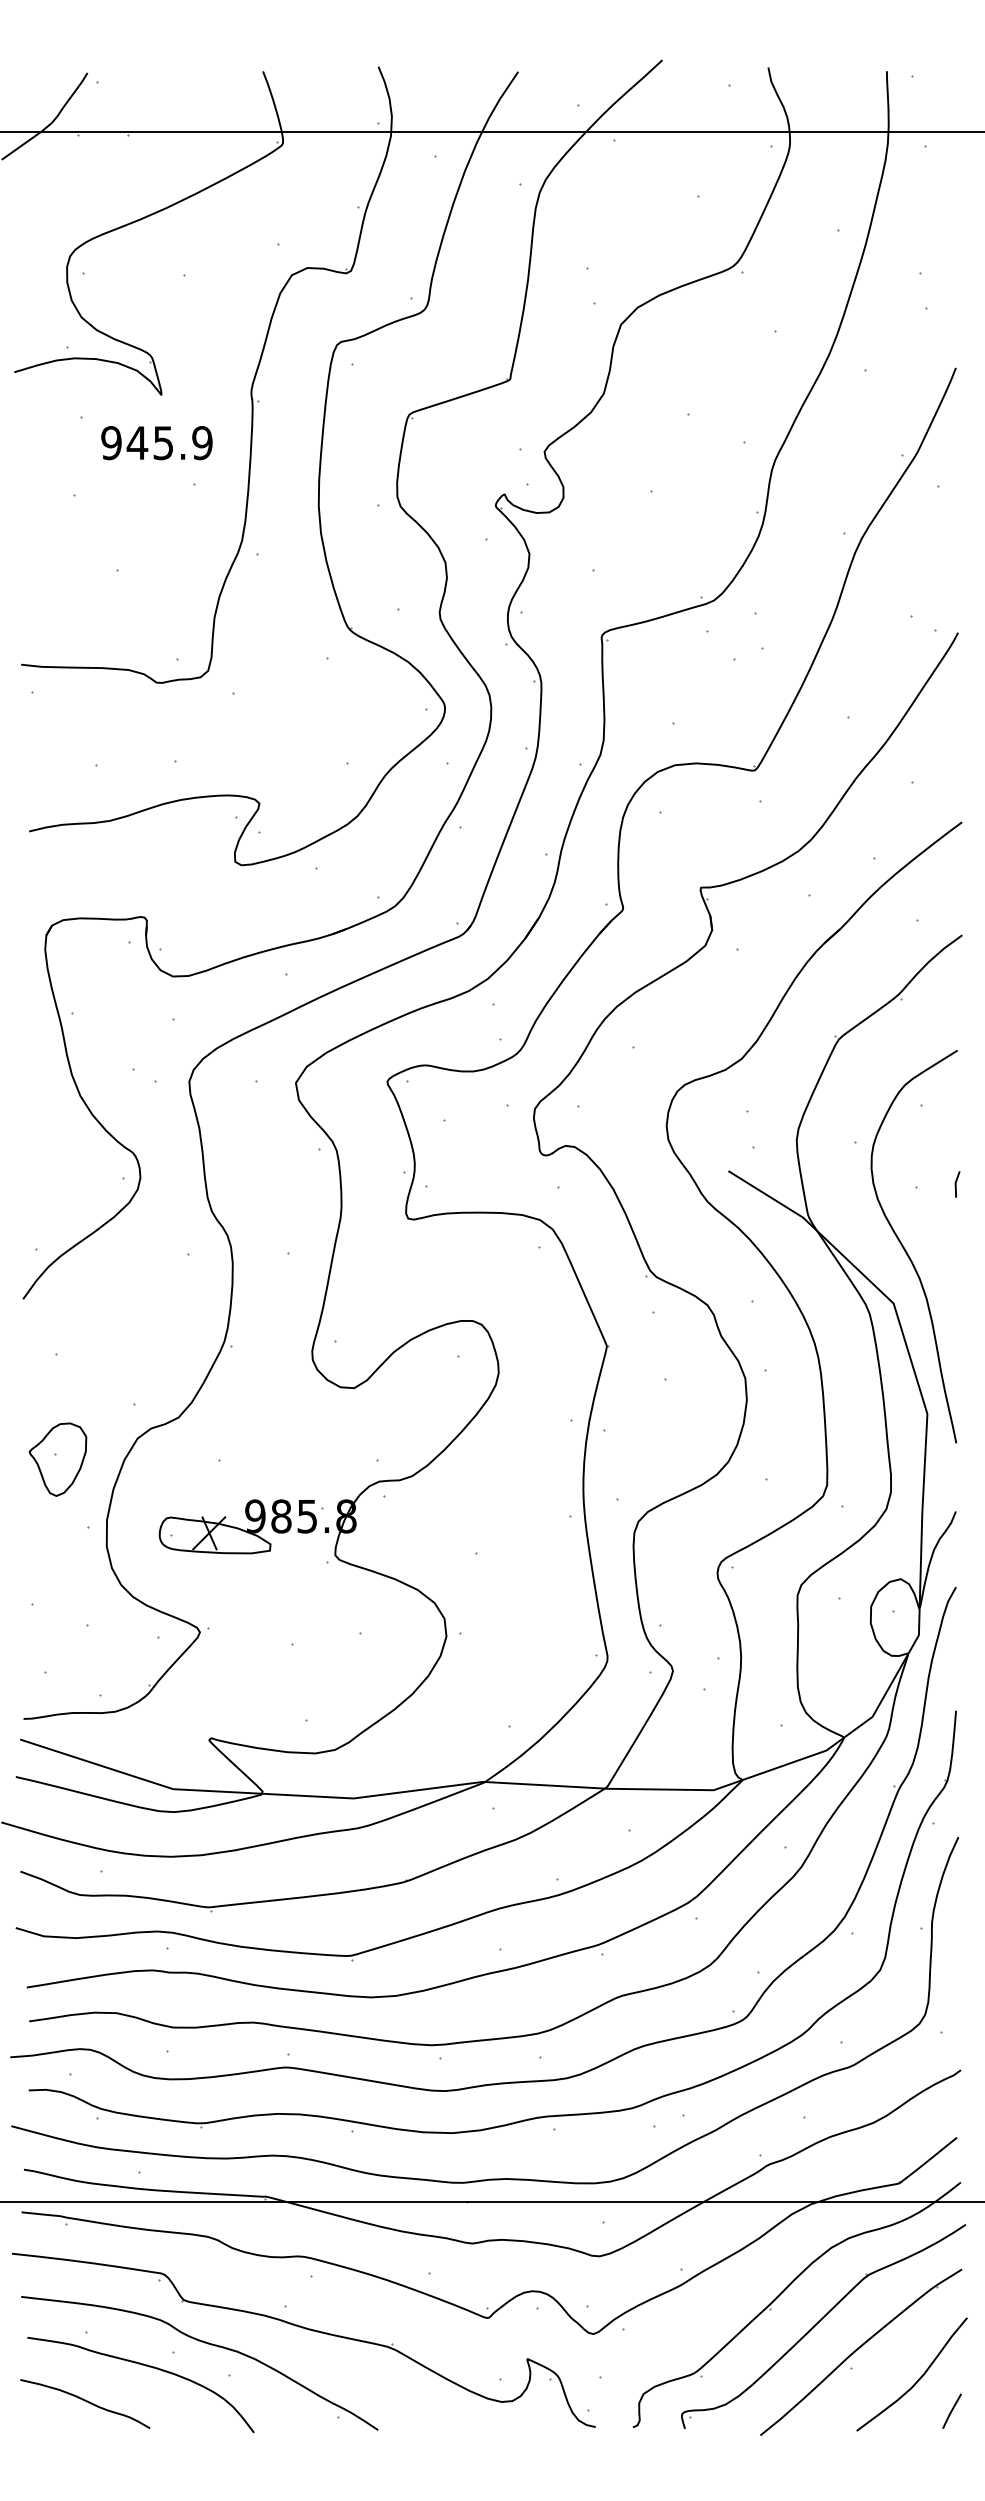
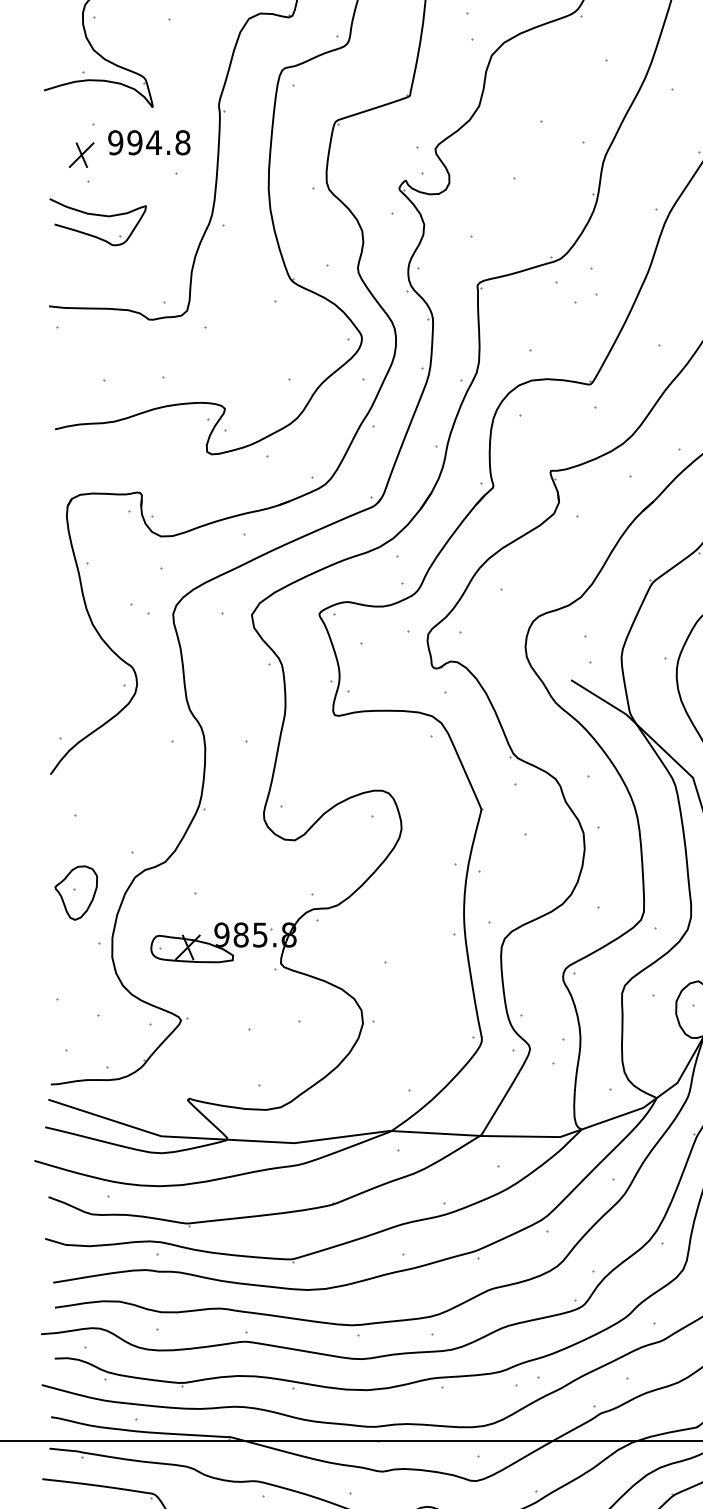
text: (169, 443) -> (158, 143), 945.9 -> 994.8
part: (65, 459) -> (81, 154), added
curve: (89, 542) -> (99, 216), added

